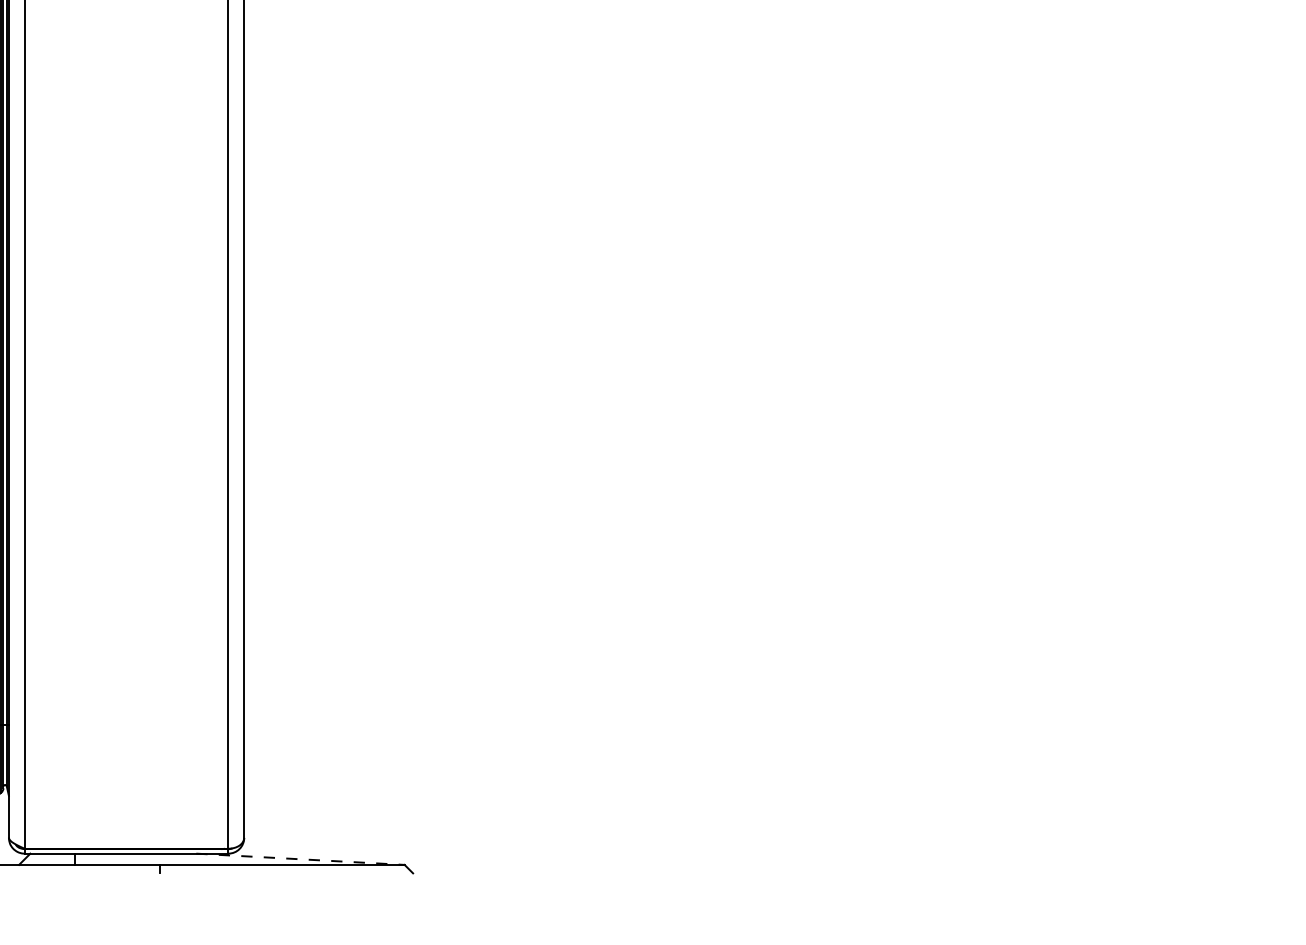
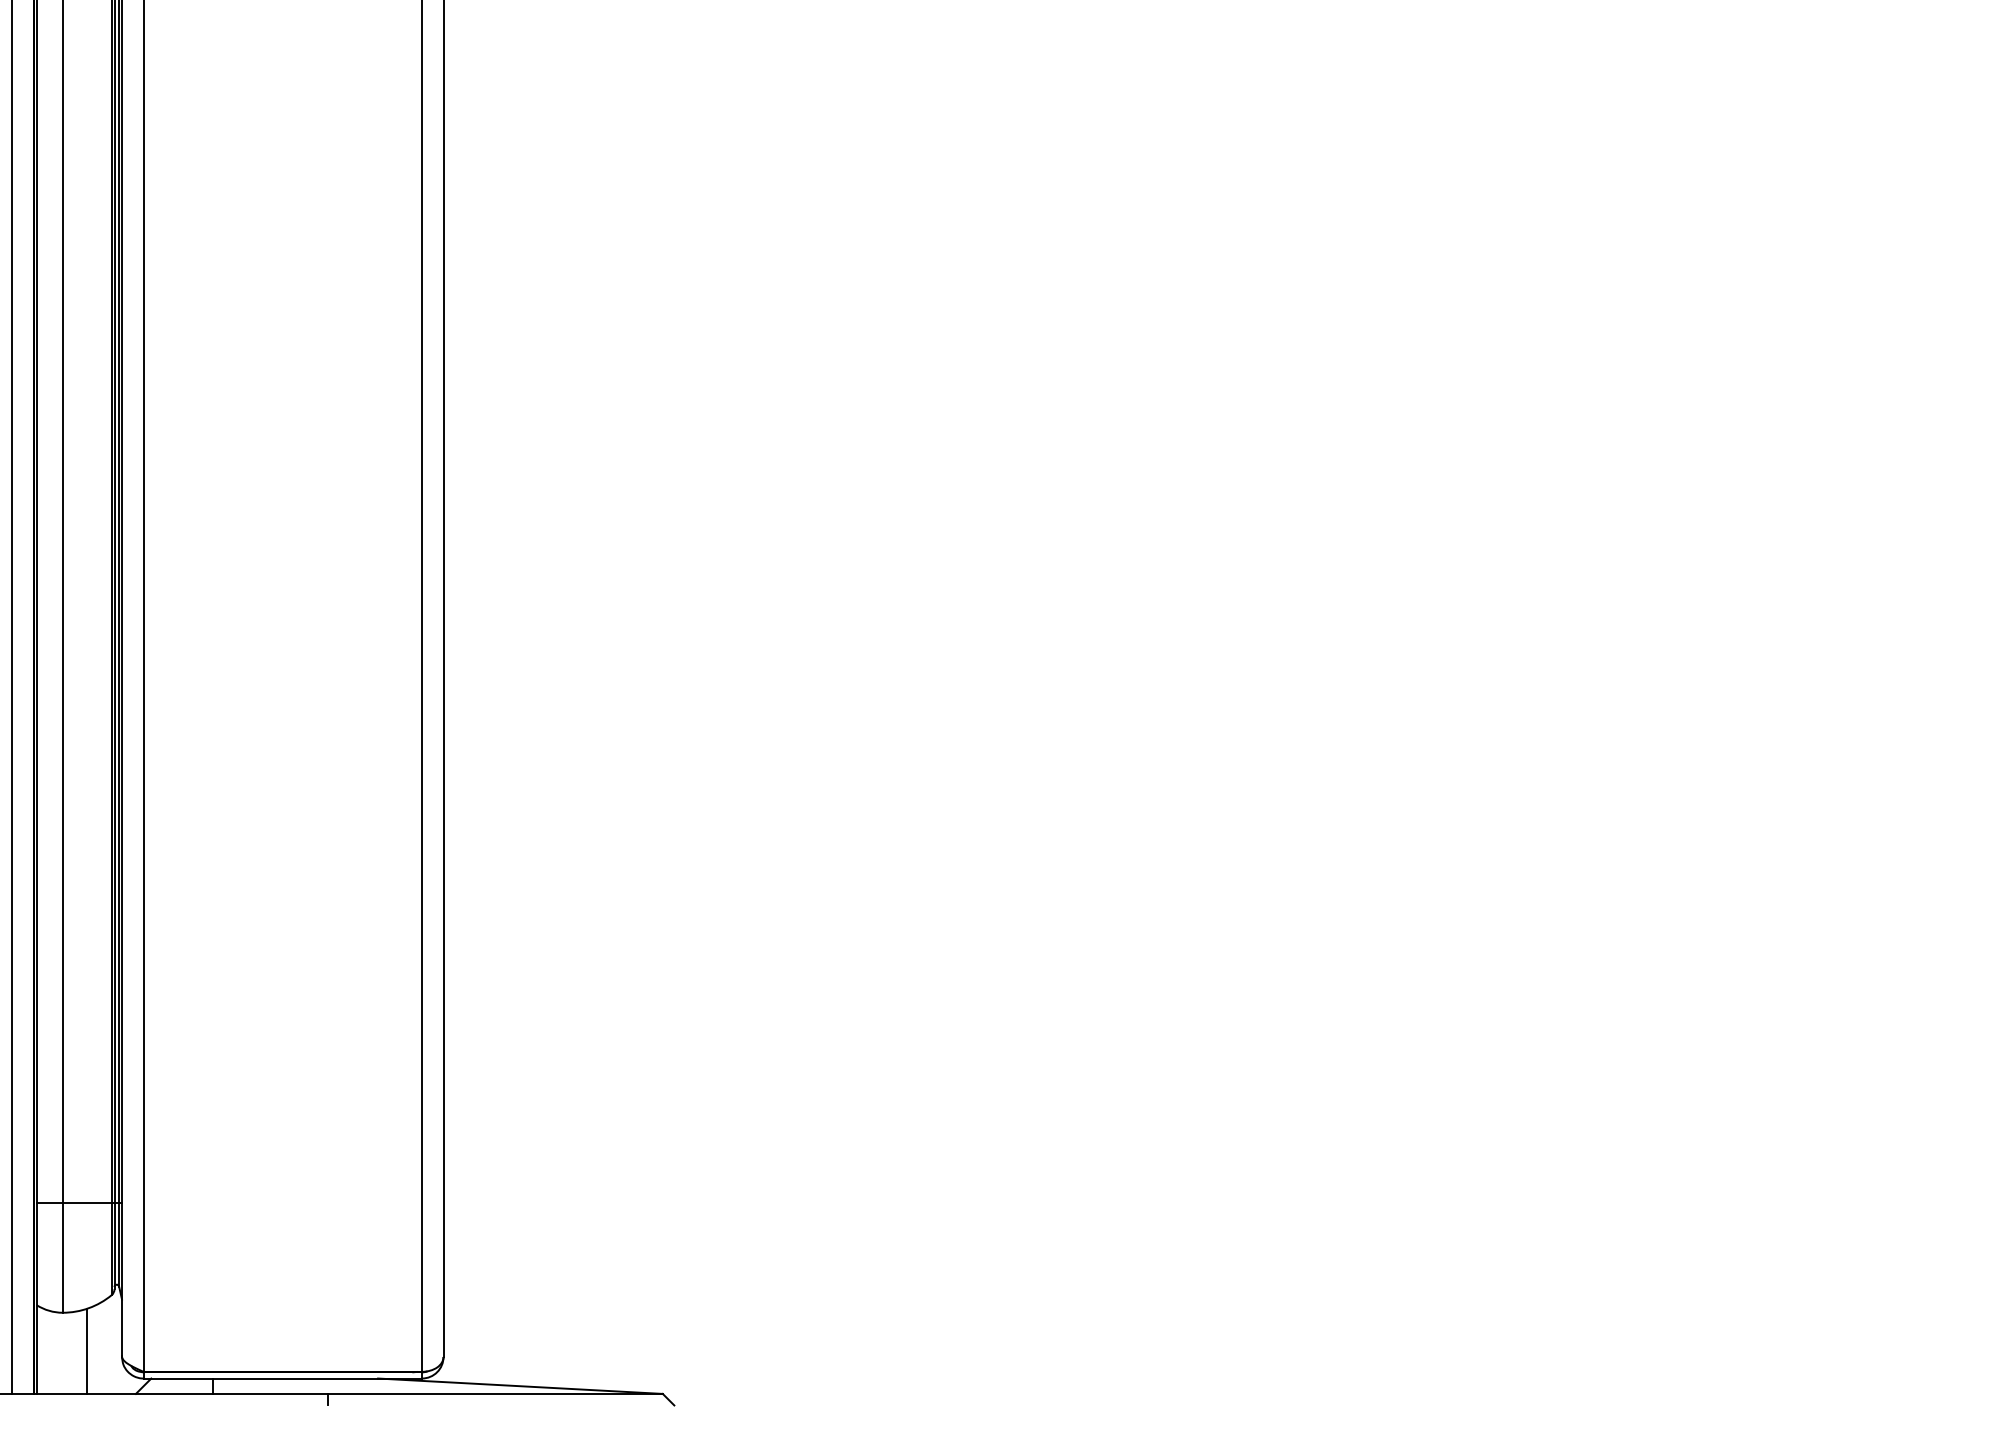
line: (300, 859) -> (520, 1386), dashed -> solid

